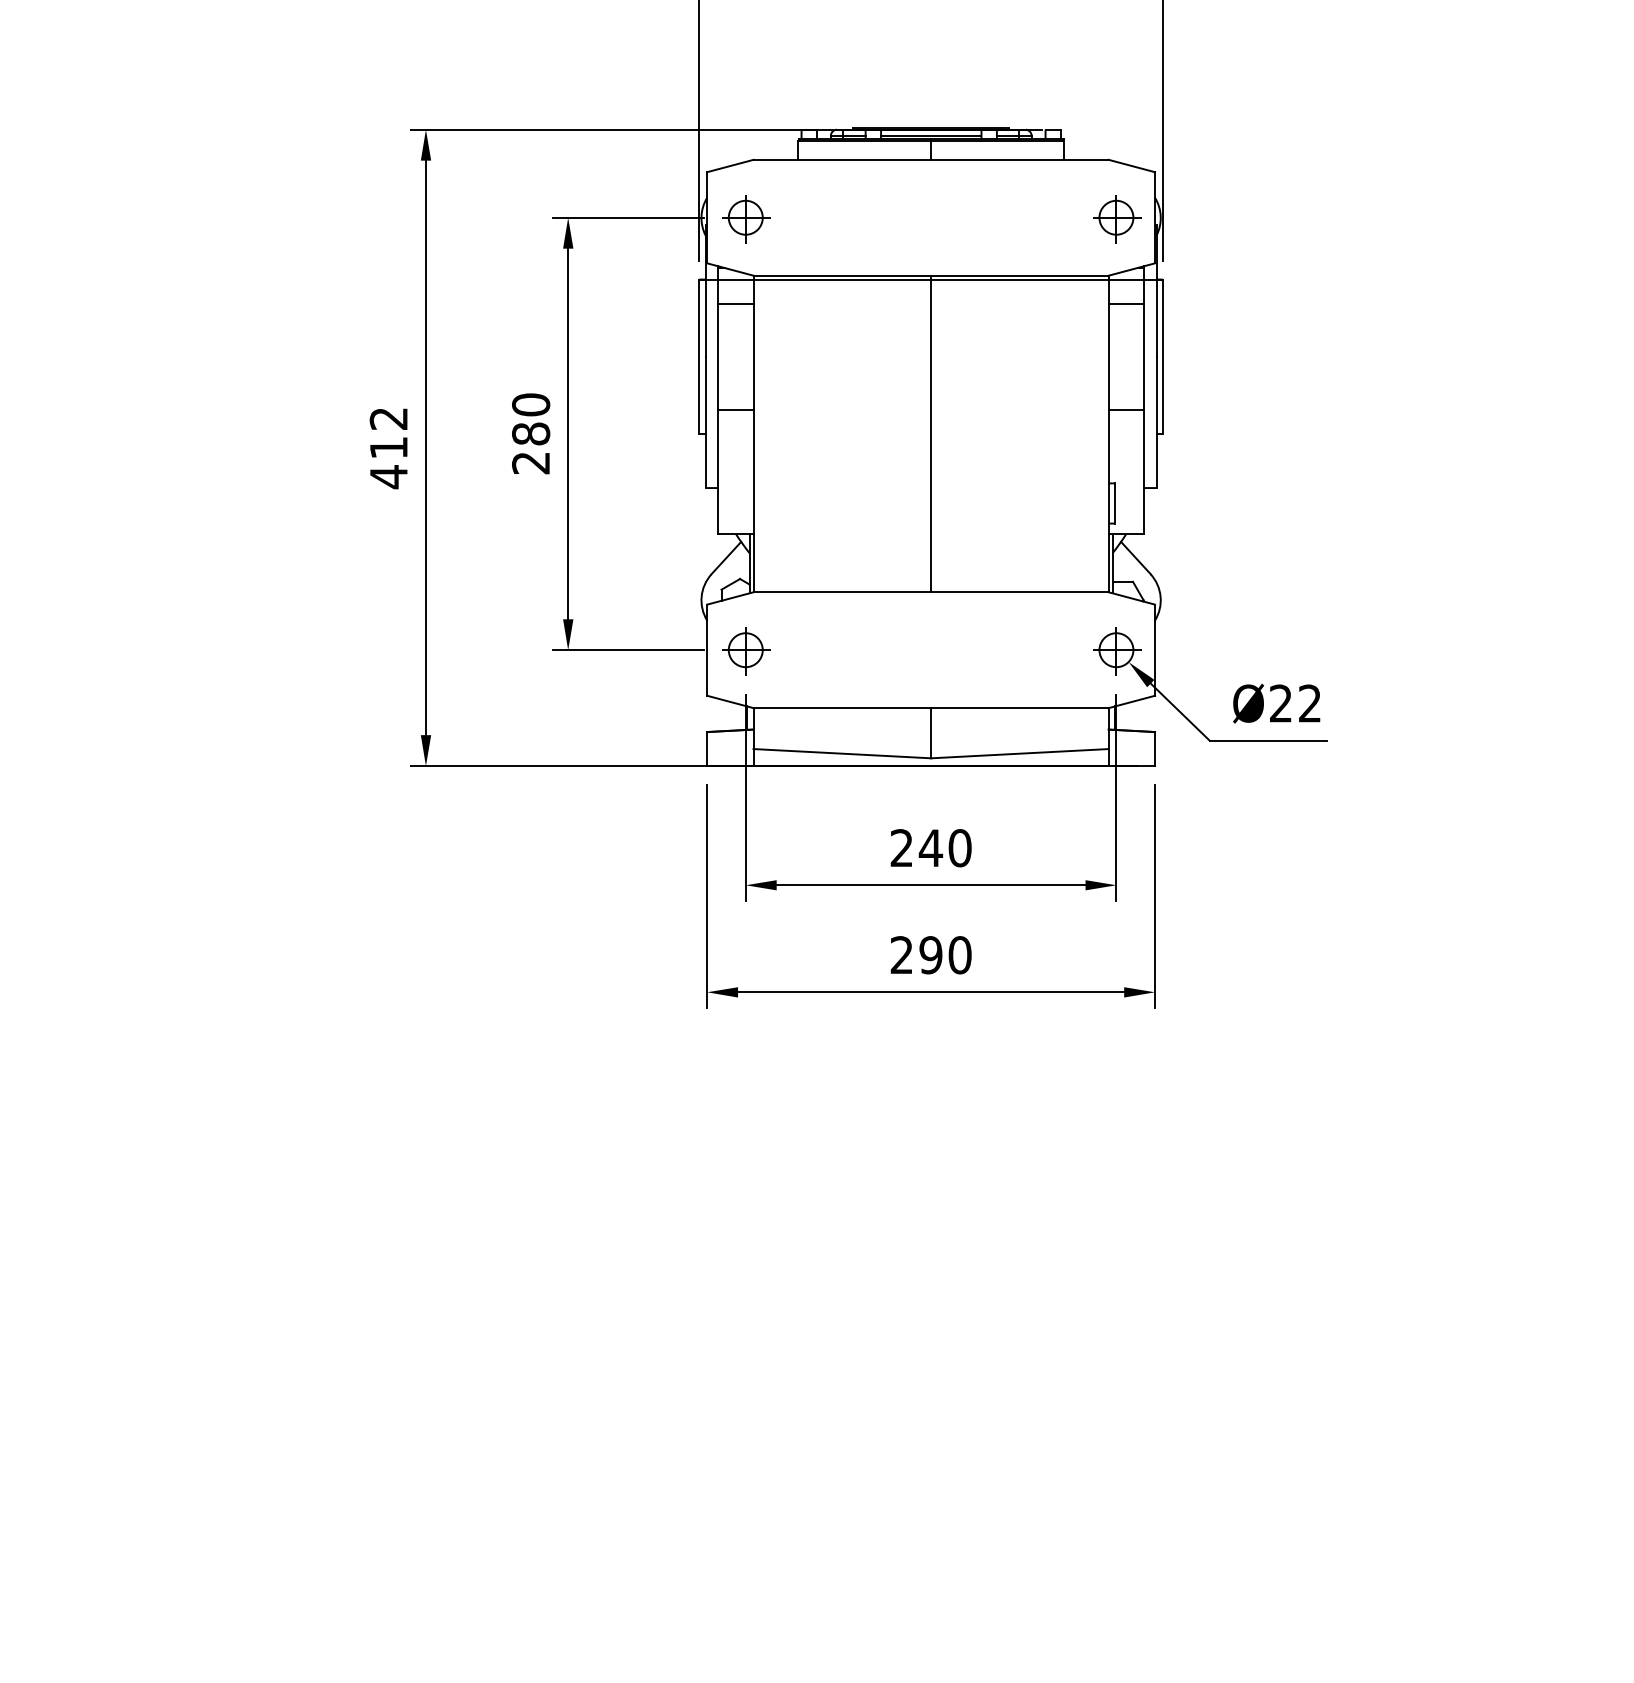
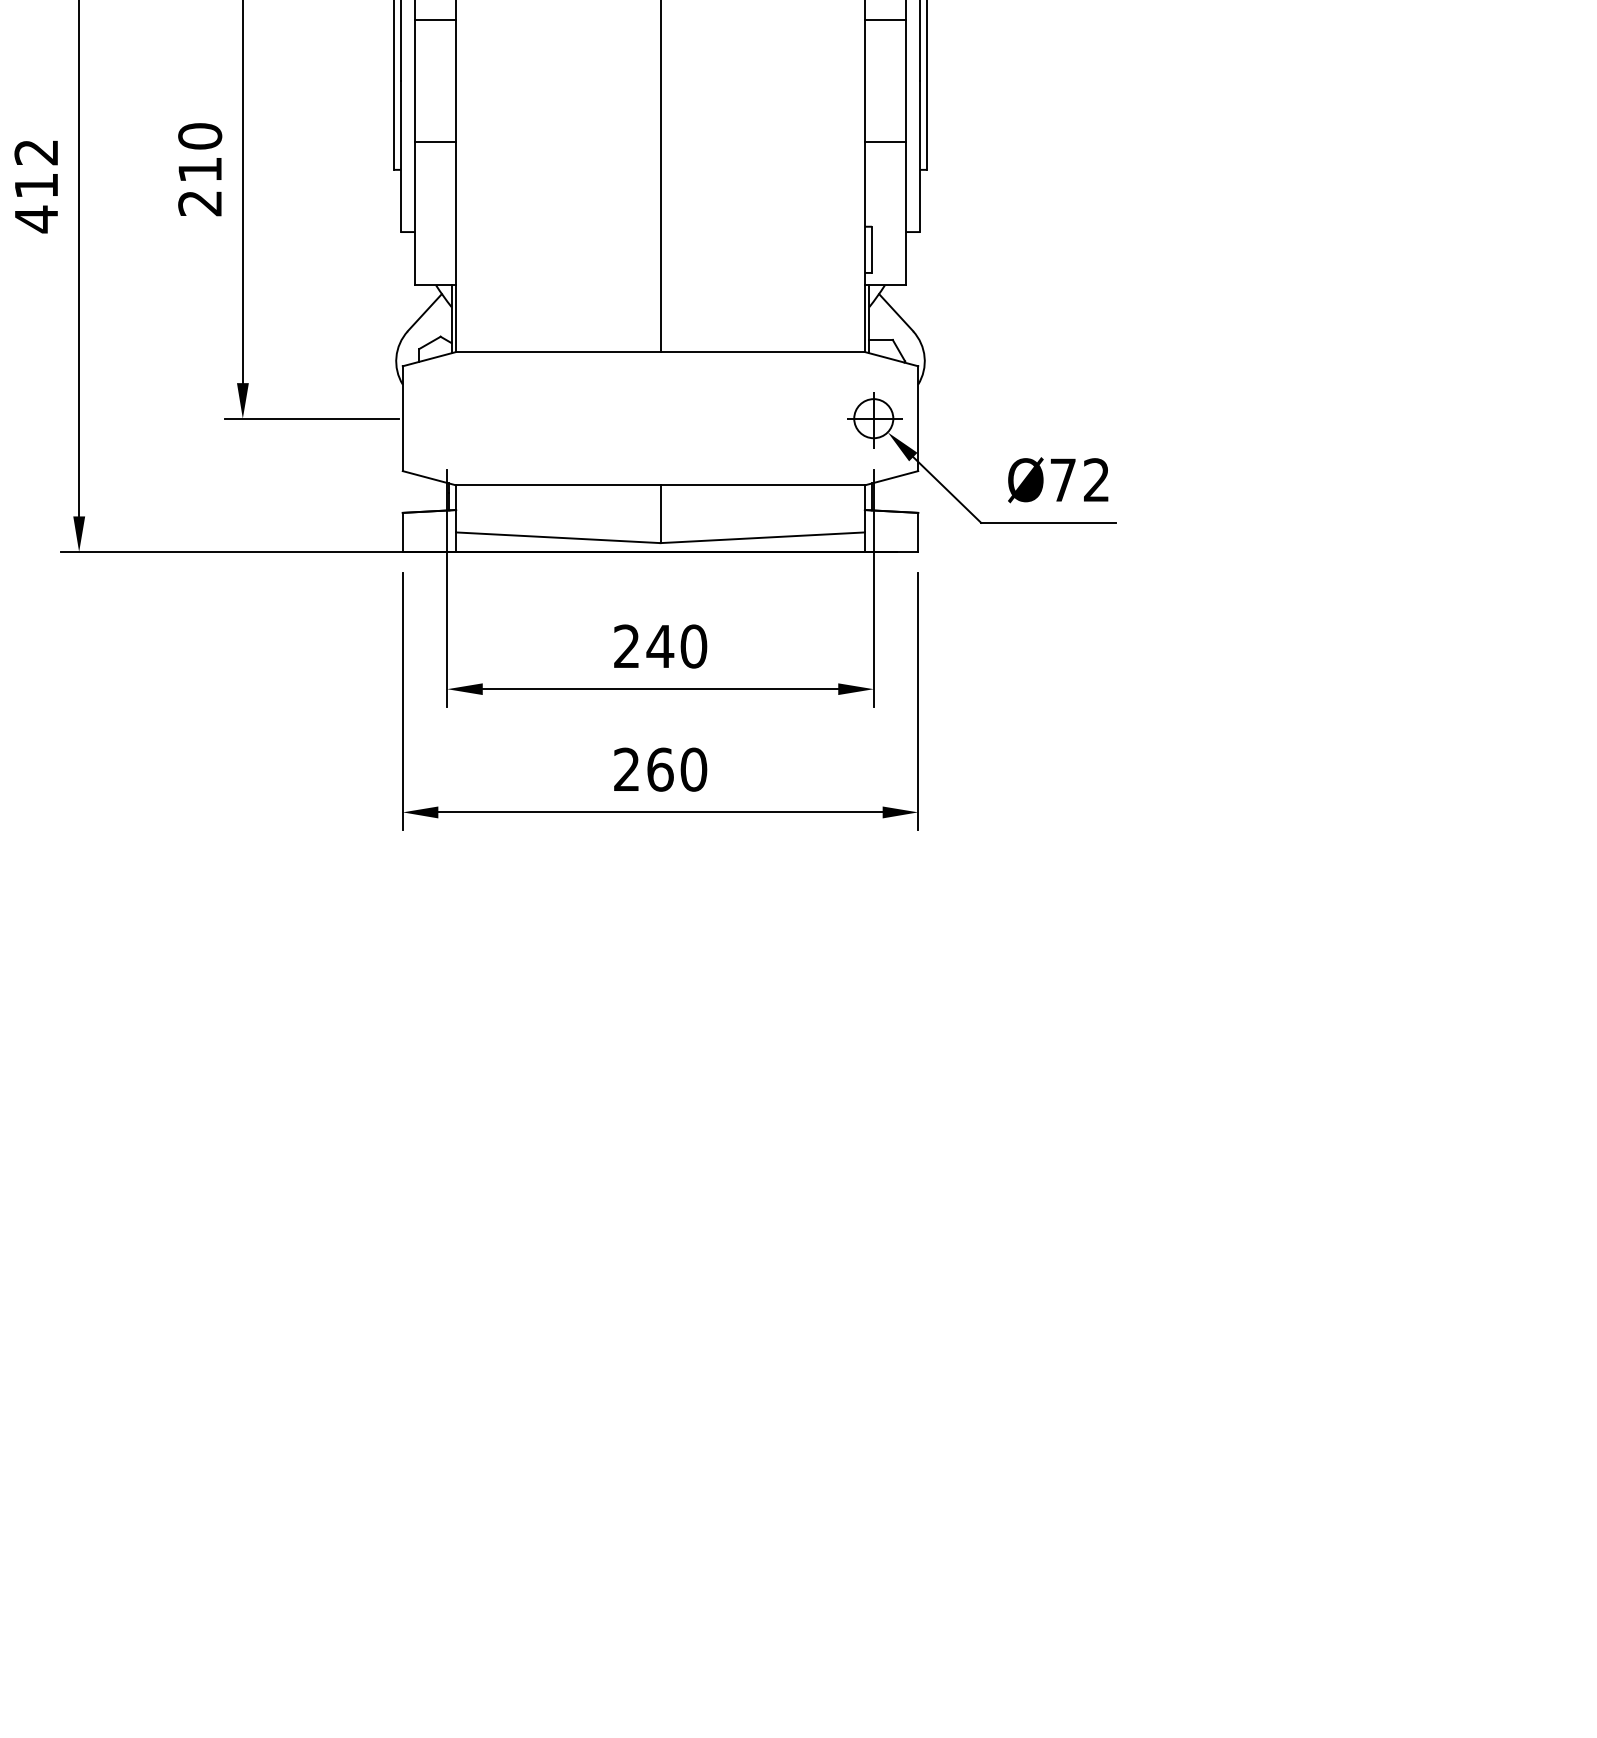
text: (531, 433) -> (200, 169), 280 -> 210
part: (746, 651) -> (448, 420), removed
text: (1280, 703) -> (1062, 480), Ø22 -> Ø72
text: (930, 955) -> (659, 770), 290 -> 260

